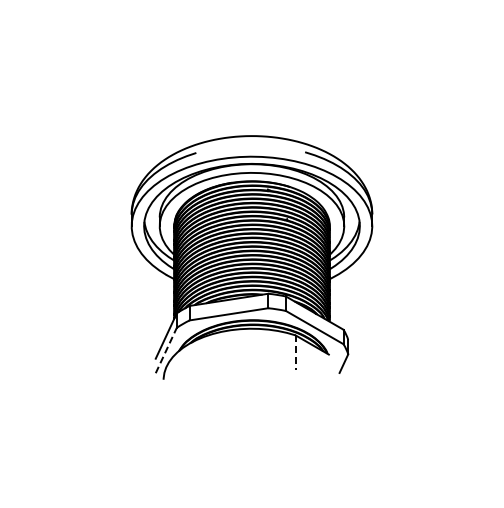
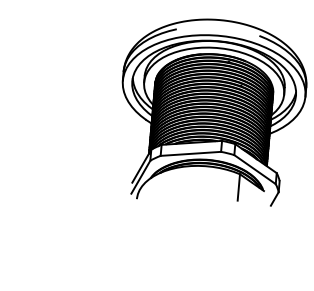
line: (166, 350) -> (141, 177), dashed -> solid
line: (295, 353) -> (238, 188), dashed -> solid

